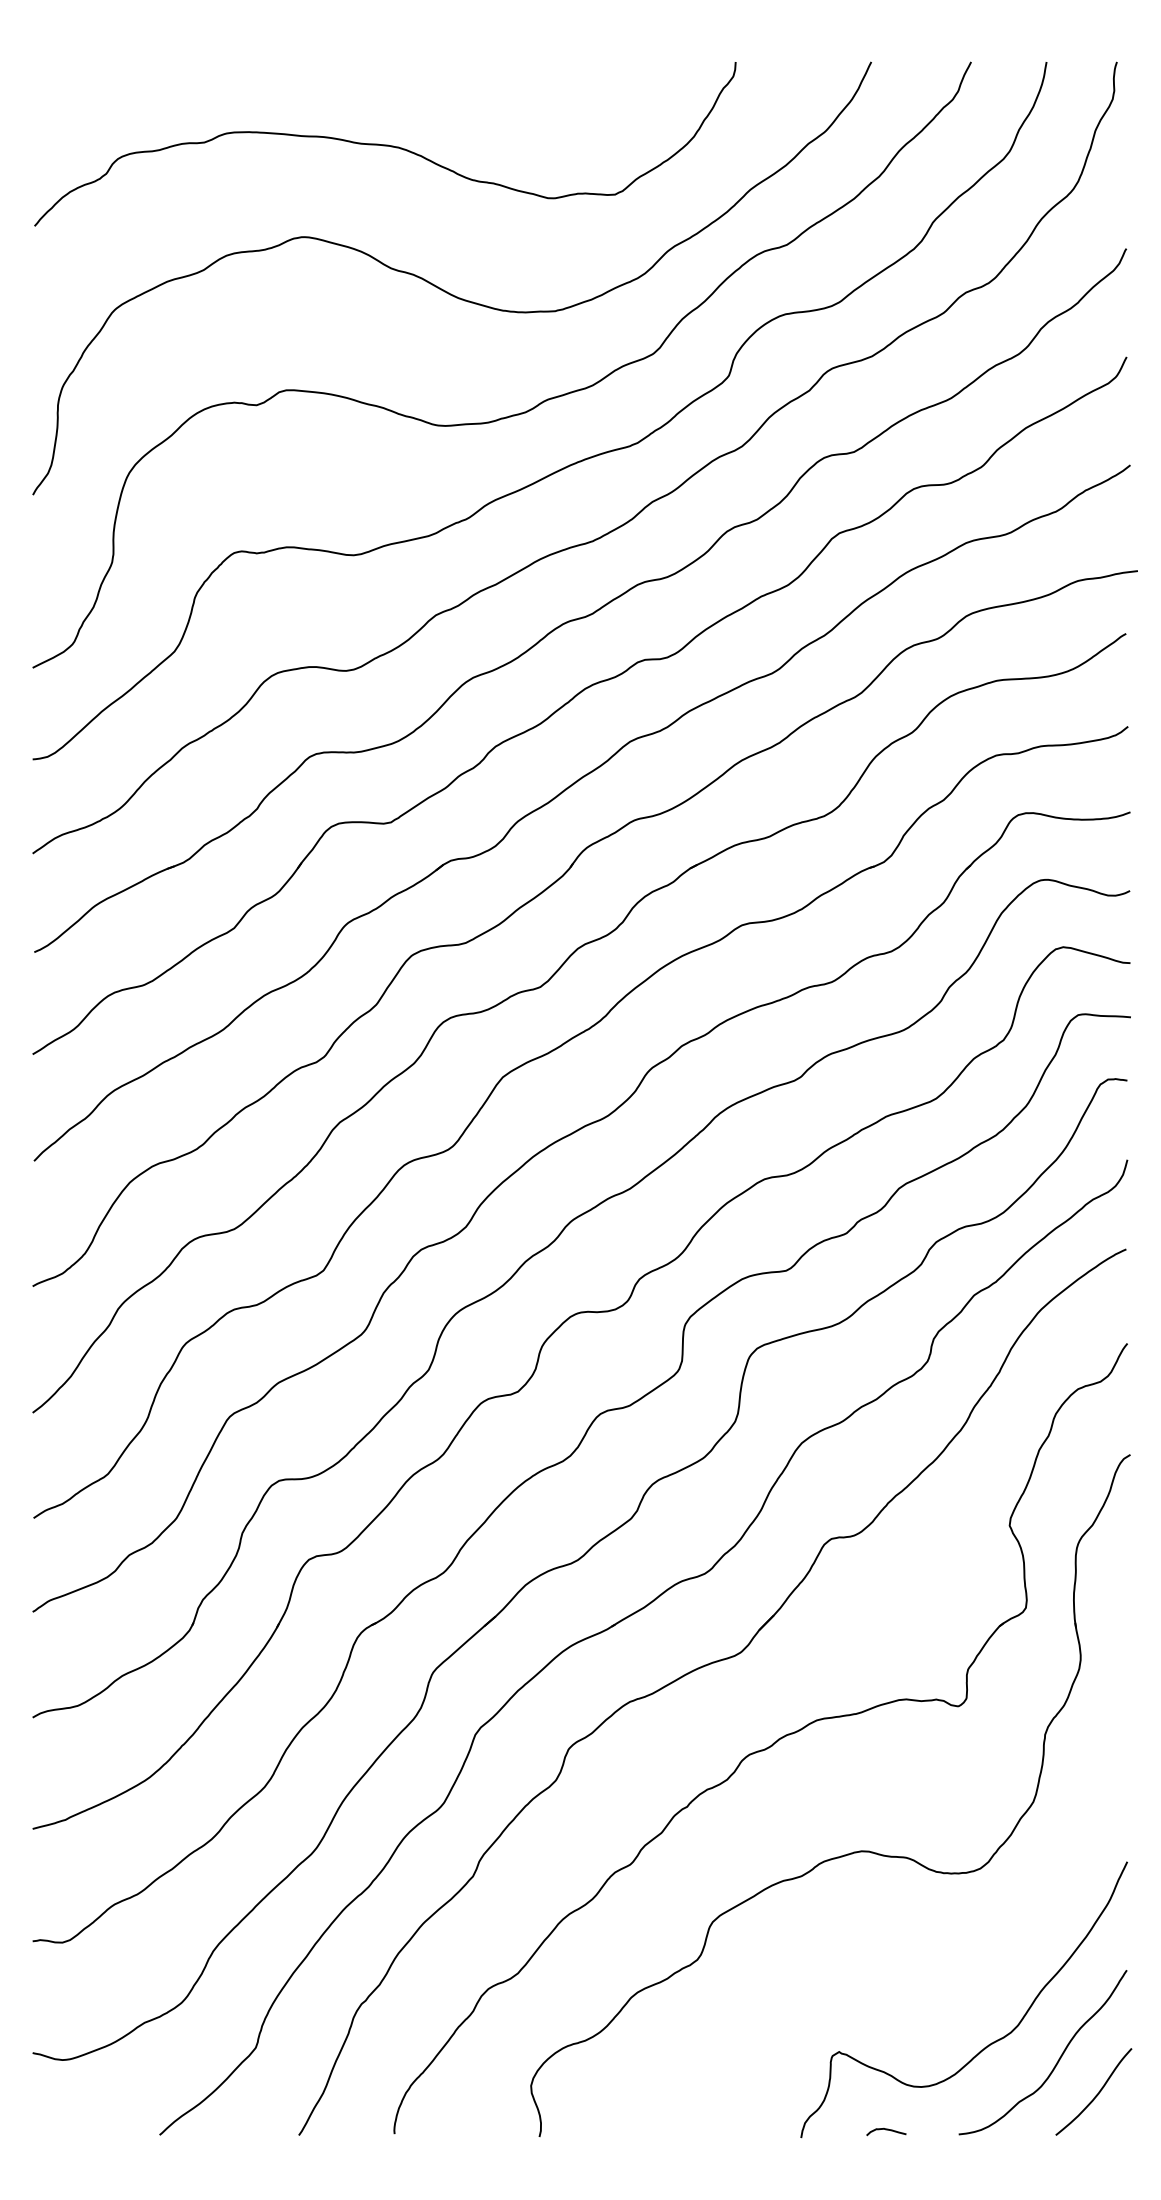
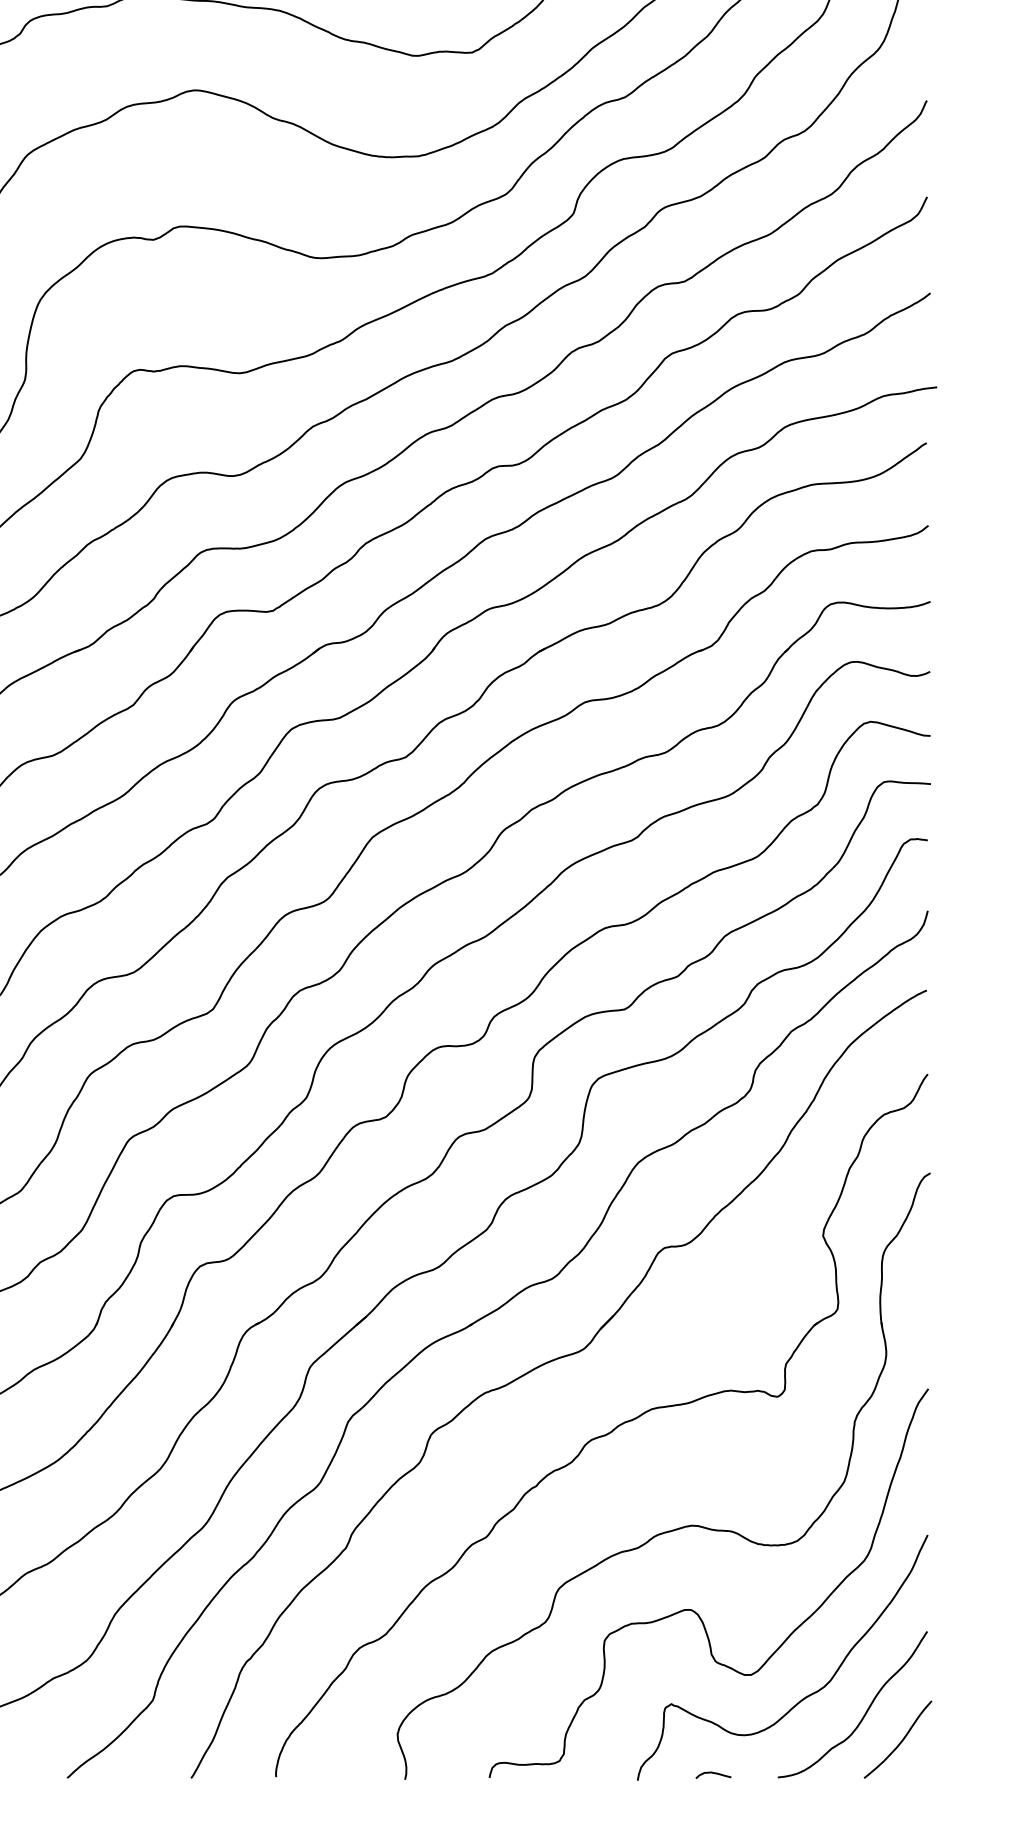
curve: (864, 1946) -> (694, 1610), added

